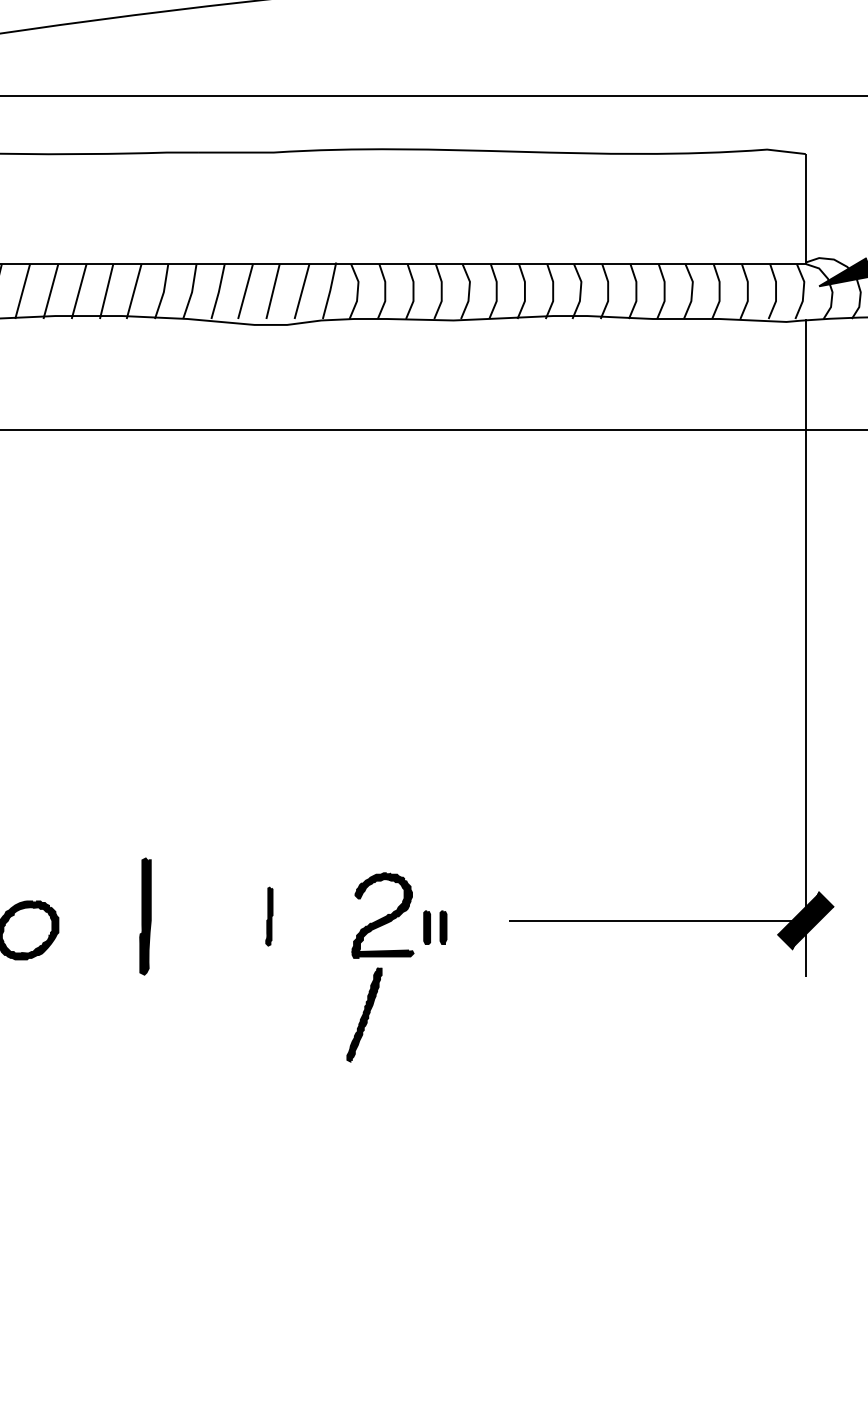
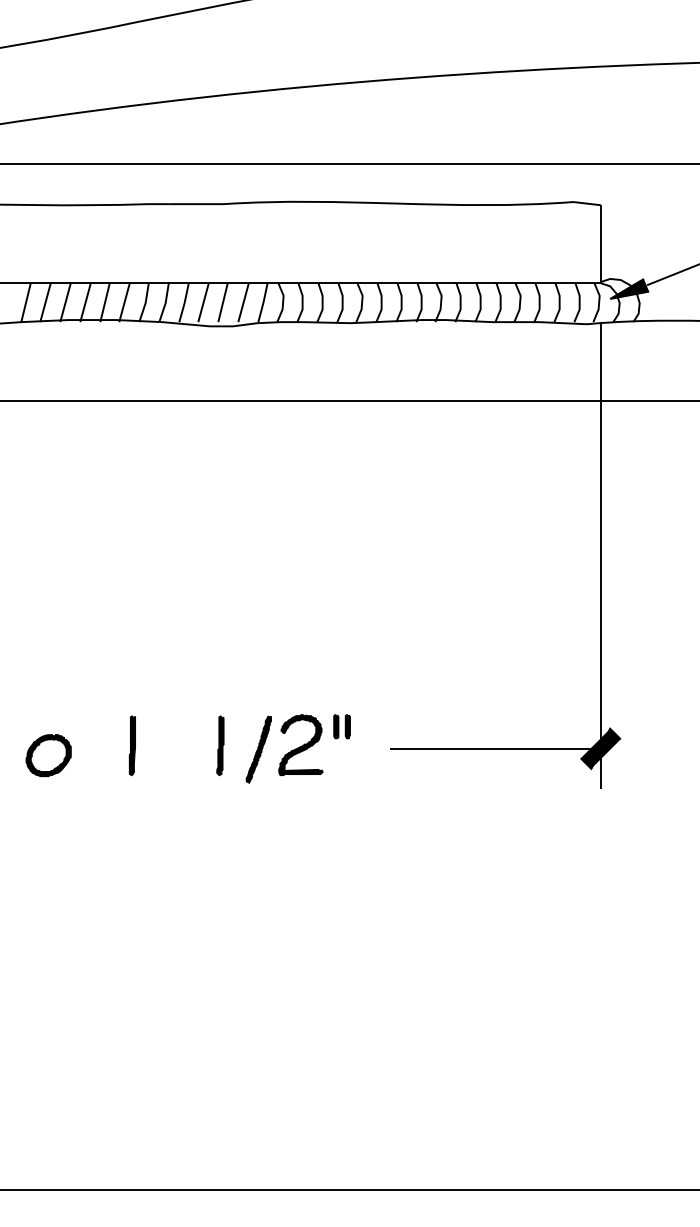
part: (143, 916) -> (131, 745), size x0.71
part: (269, 916) -> (220, 745), size x1.43
part: (434, 927) -> (341, 726), moved
part: (363, 1014) -> (258, 749), moved

